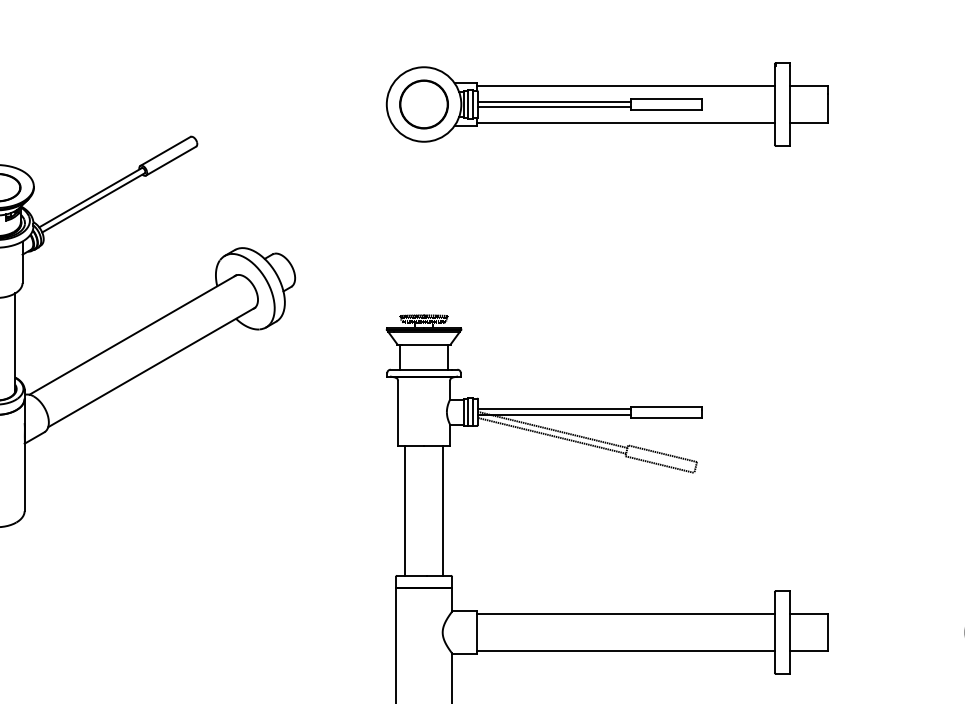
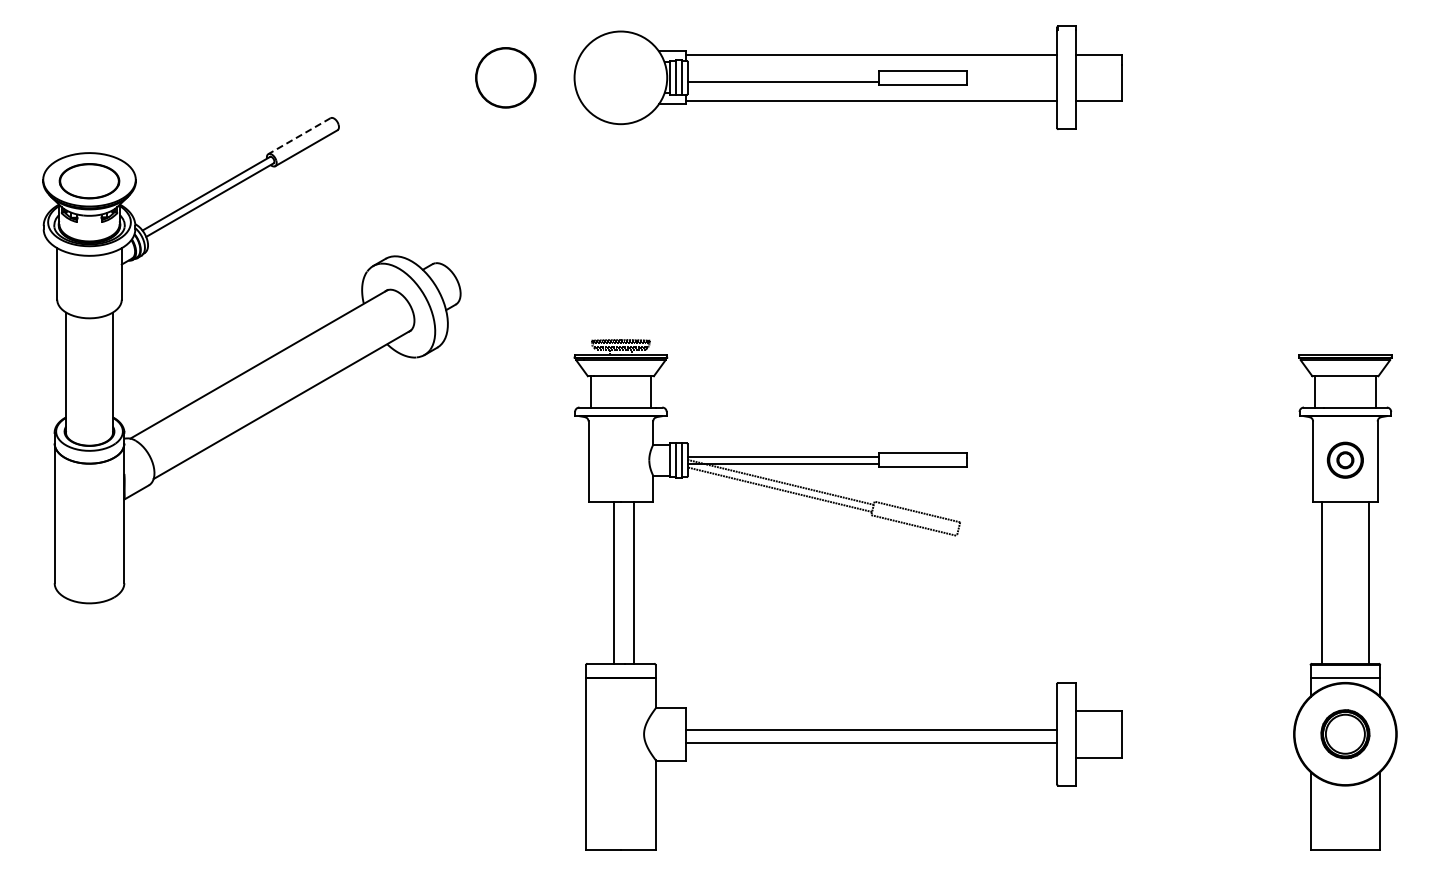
line: (554, 101) -> (782, 74), removed
circle: (423, 104) -> (505, 77), moved
line: (165, 151) -> (299, 136), solid -> dashed
line: (405, 510) -> (633, 582), moved
line: (443, 510) -> (614, 582), moved
line: (625, 613) -> (871, 742), moved
line: (625, 651) -> (871, 729), moved

